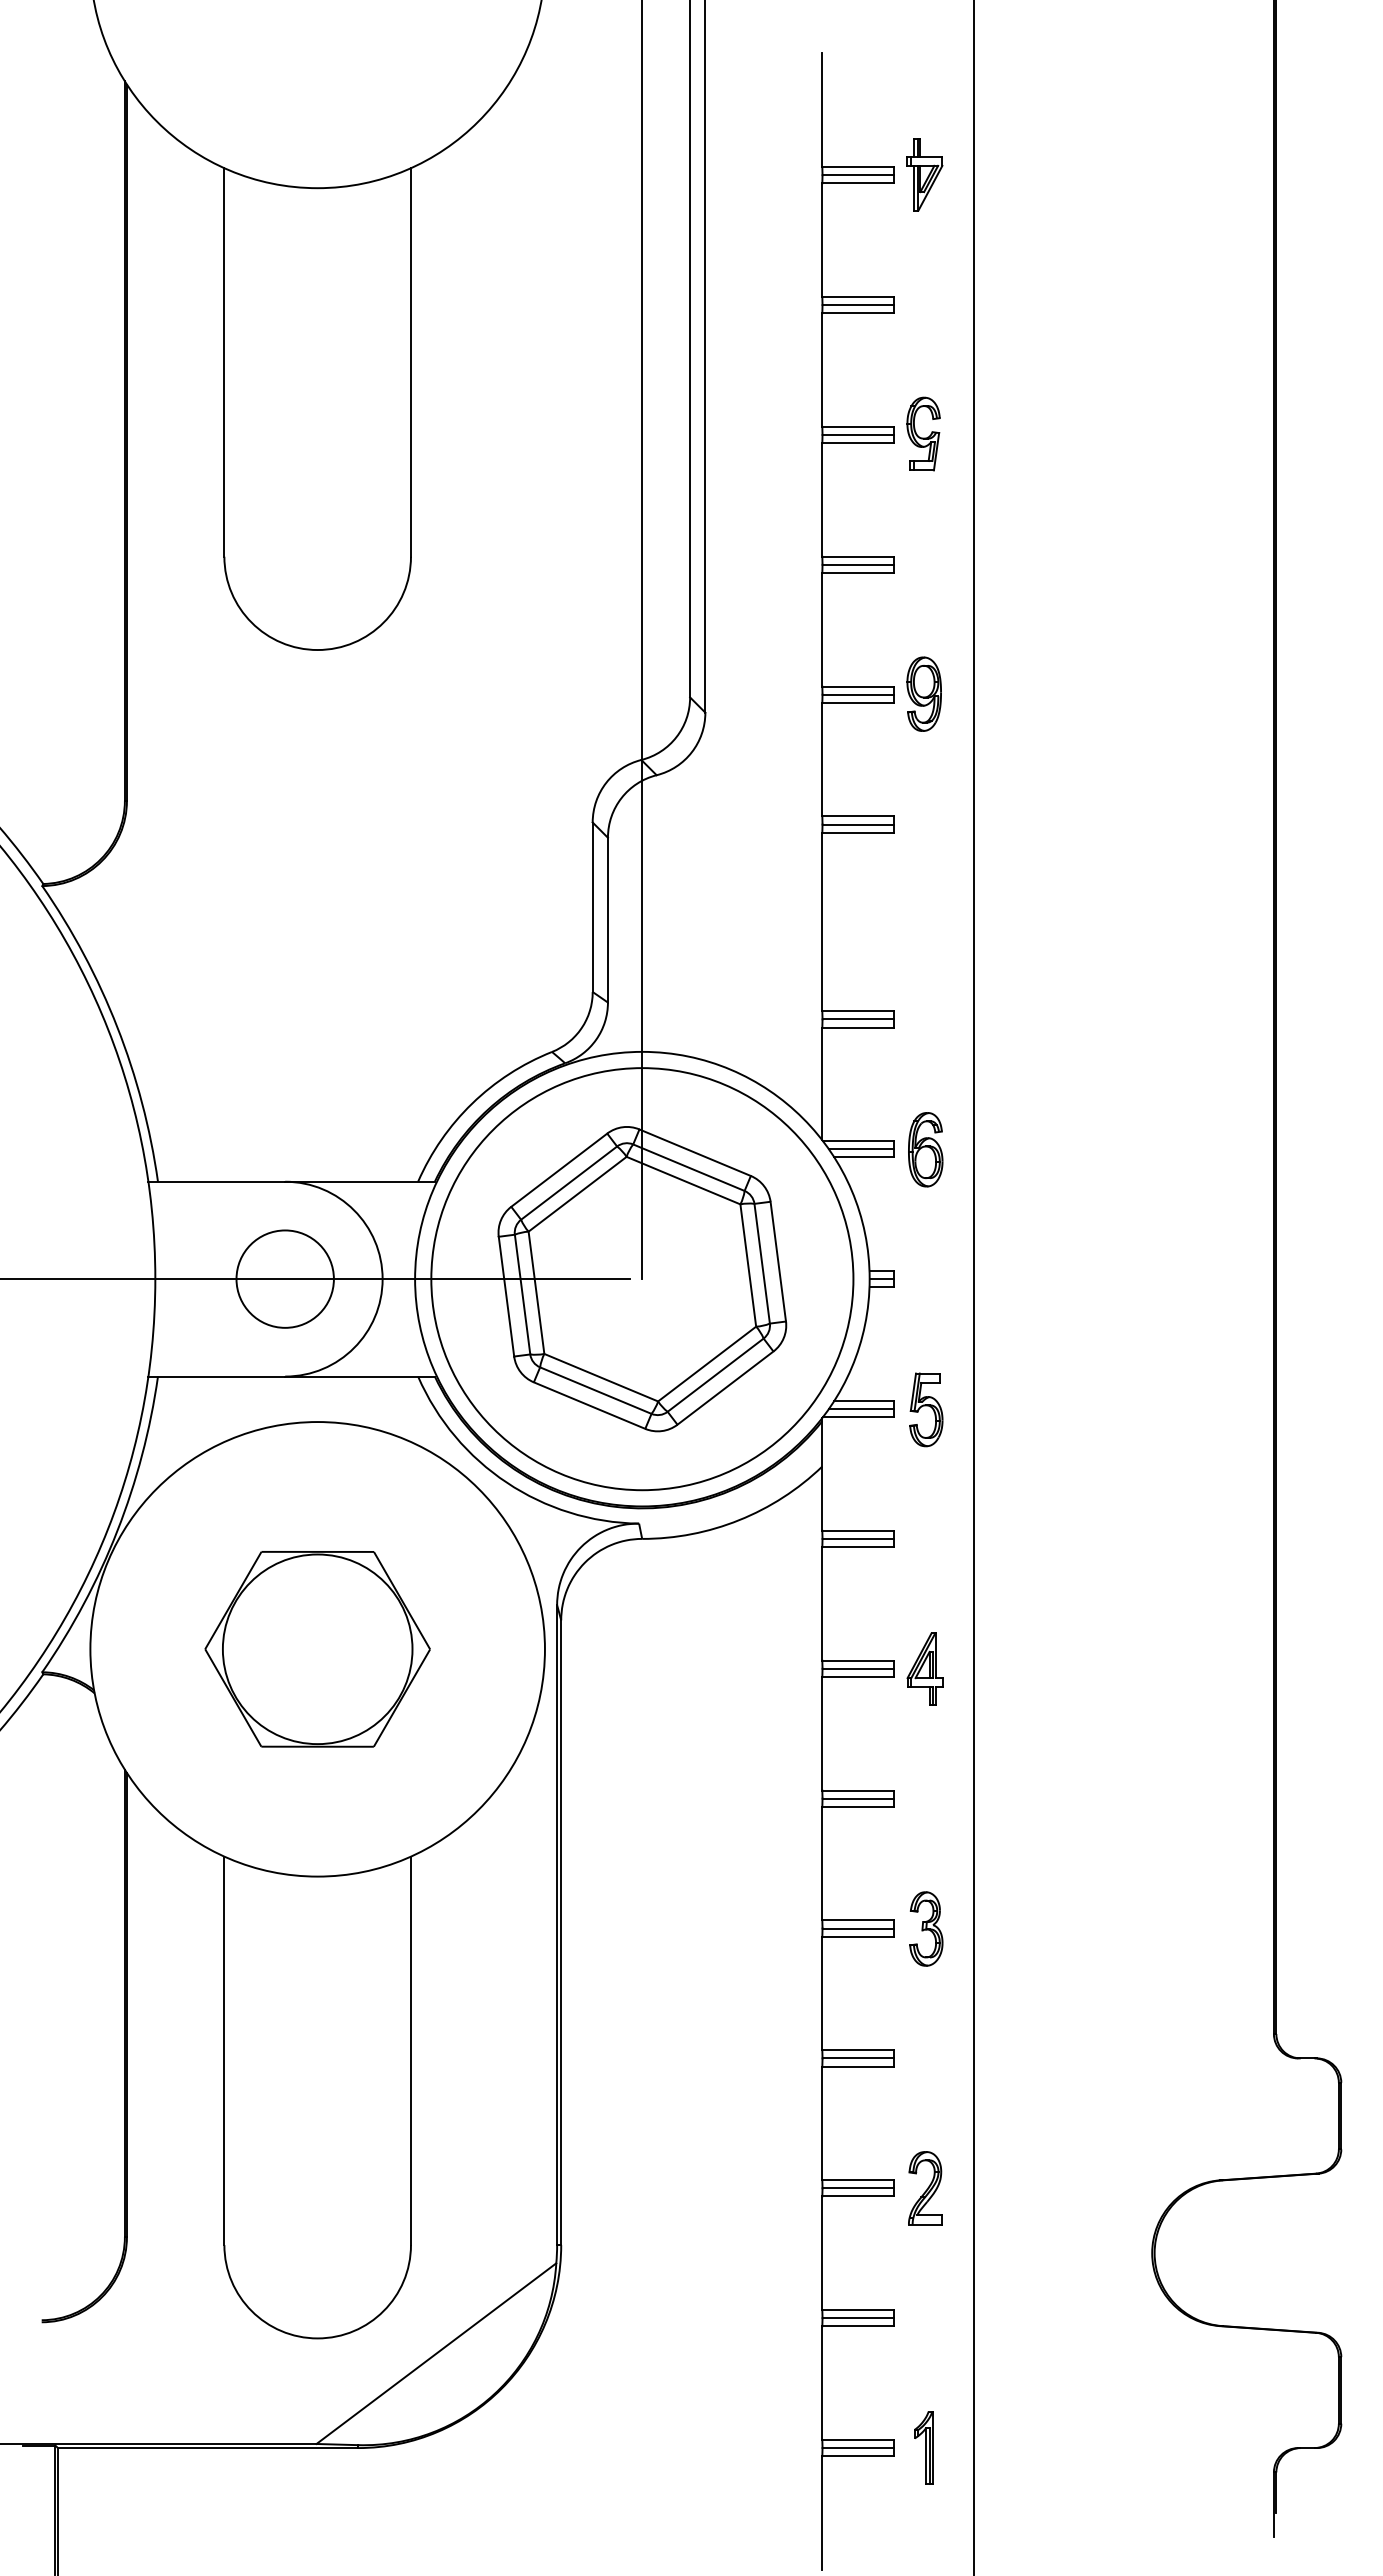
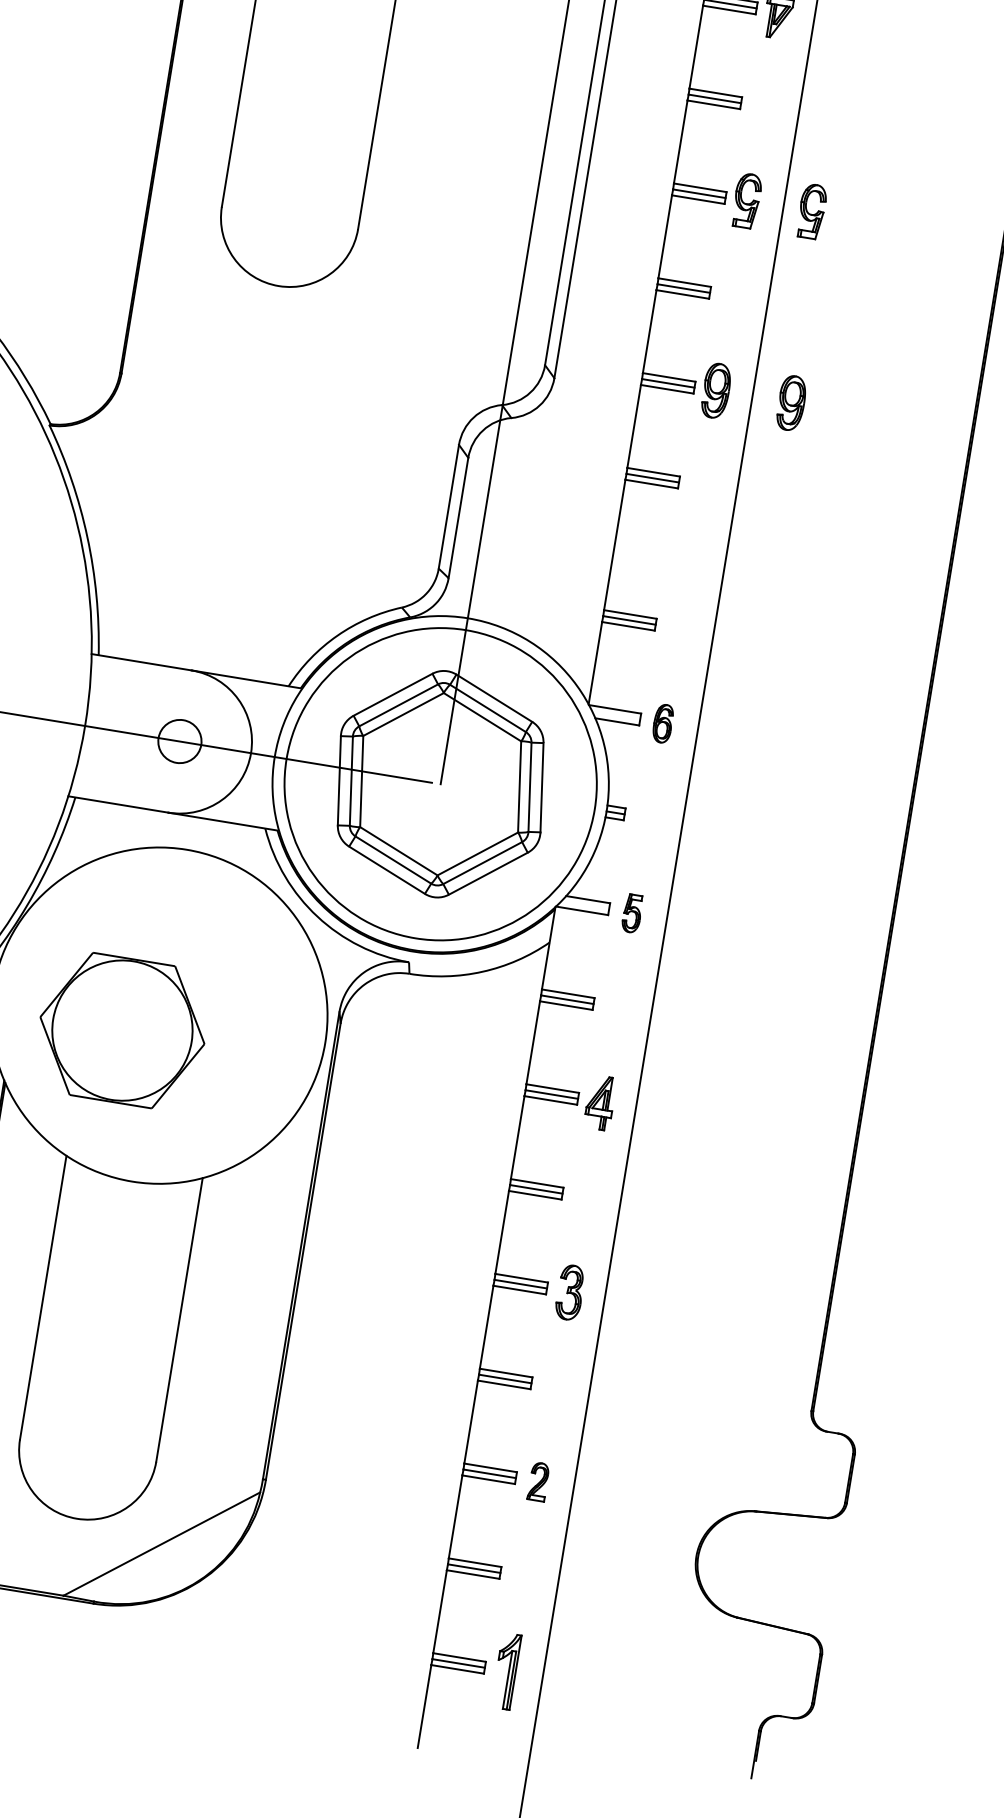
part: (1012, 433) -> (812, 211), added
part: (1026, 693) -> (791, 402), added
line: (861, 1149) -> (616, 715), removed
part: (925, 1149) -> (662, 723), size x0.7
circle: (284, 1278) -> (179, 740), size x0.6
line: (861, 1409) -> (585, 905), removed
part: (926, 1409) -> (632, 913), size x0.7
part: (317, 1649) -> (122, 1030), moved
part: (925, 2188) -> (538, 1481), size x0.7
part: (923, 2447) -> (506, 1670), size x1.4

